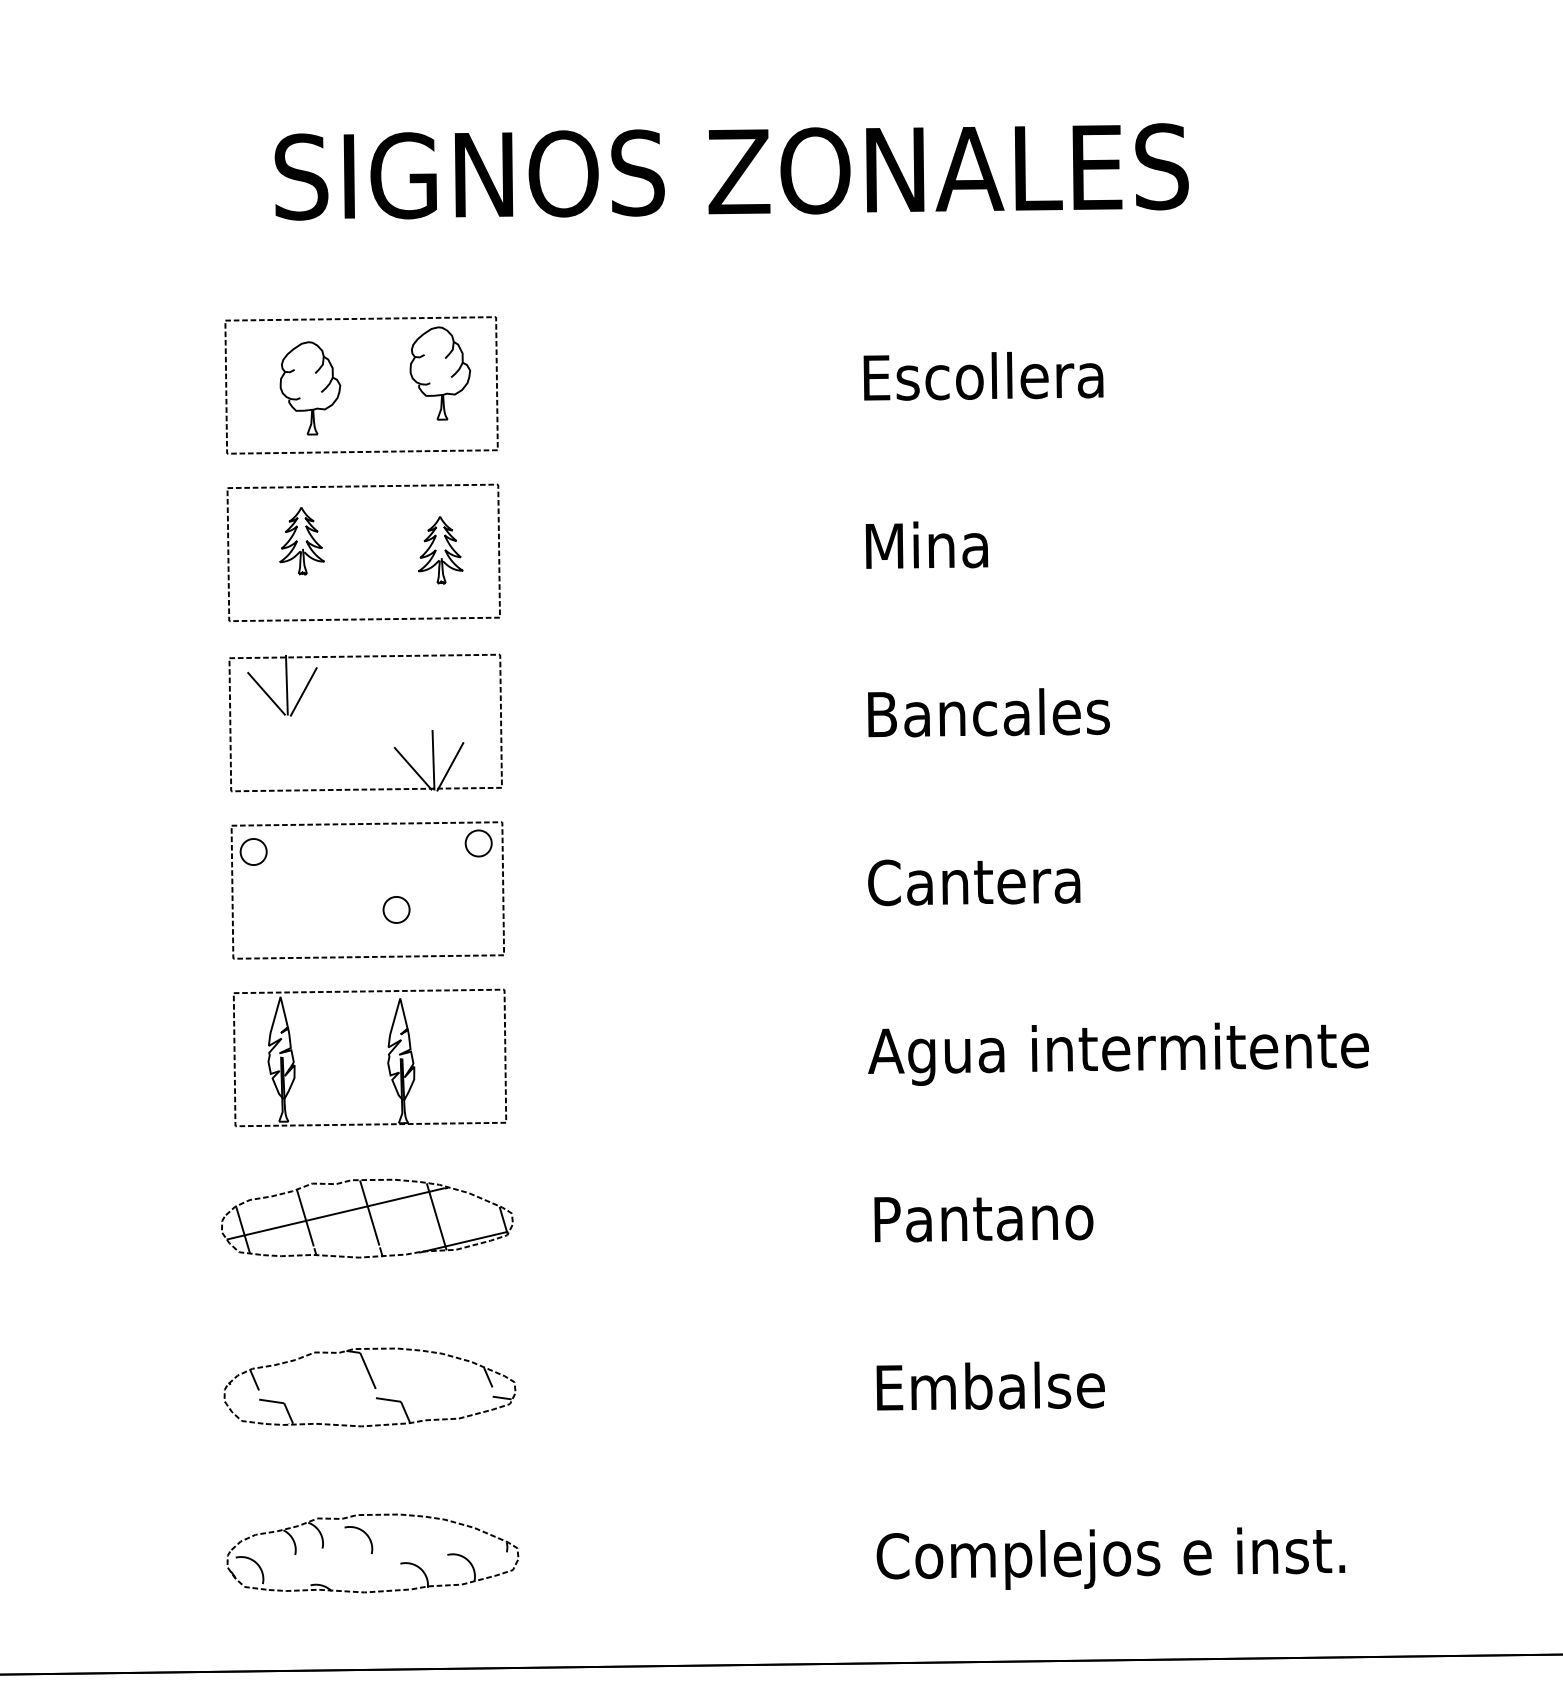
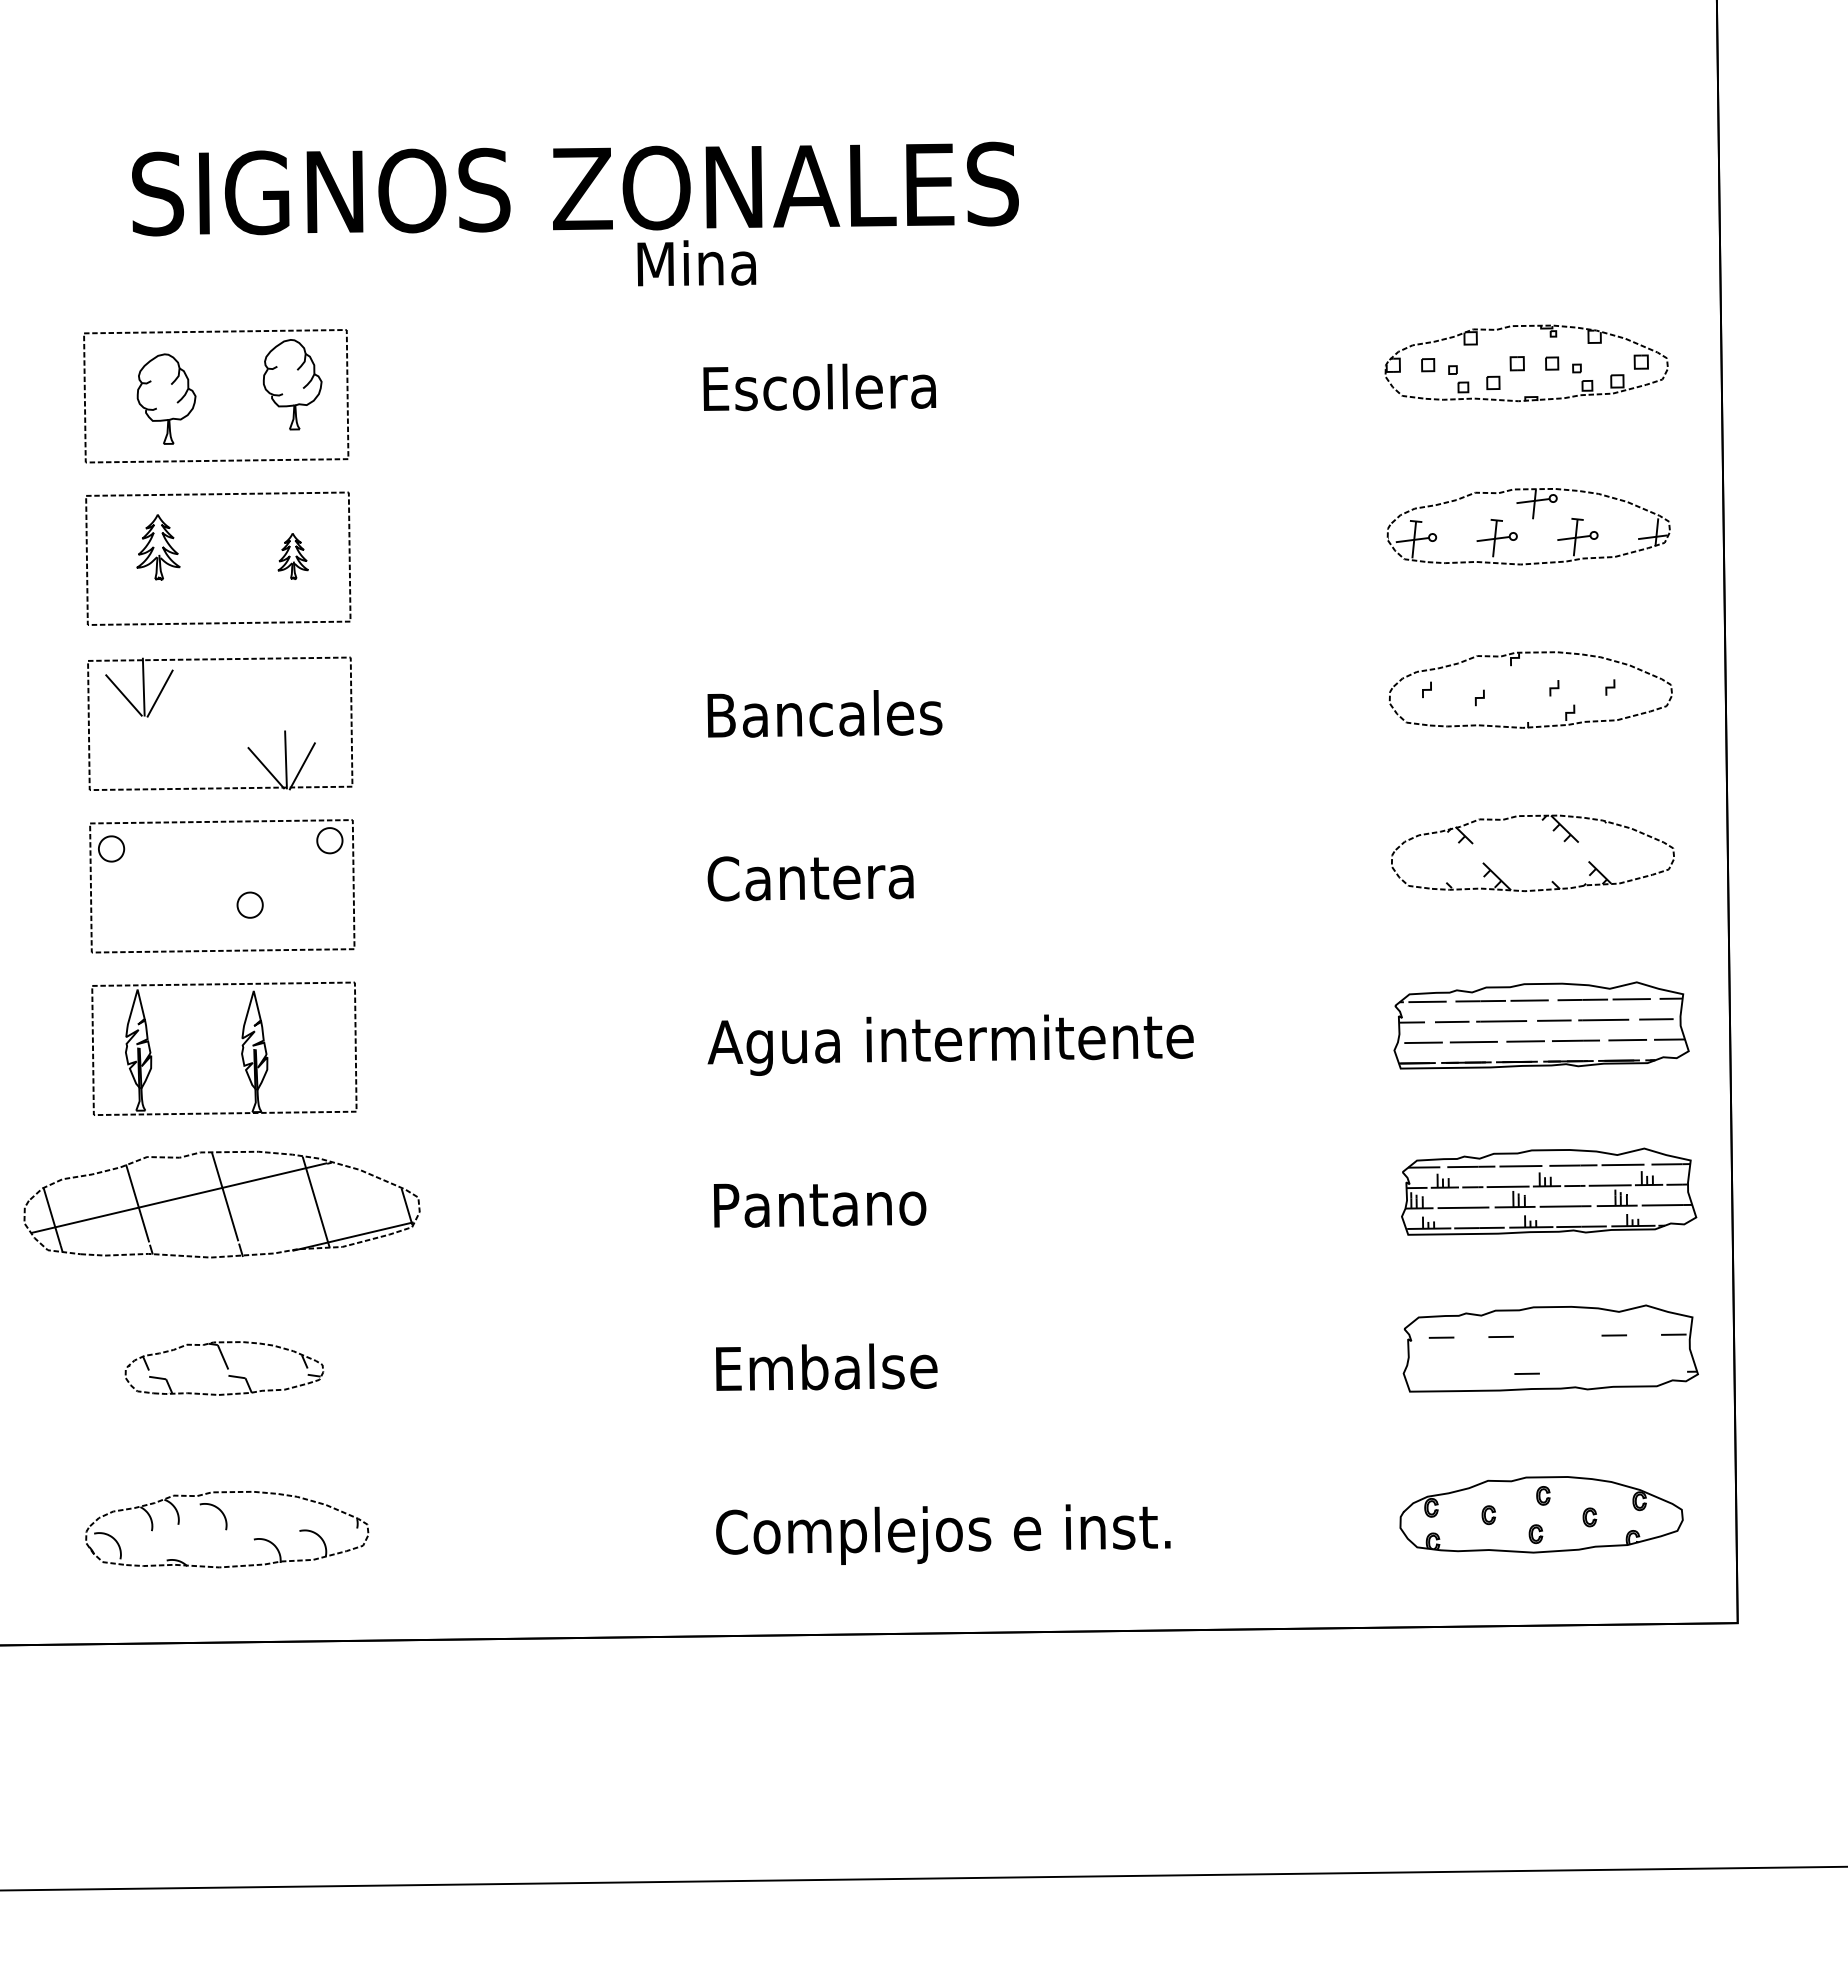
text: (926, 545) -> (696, 263), moved
part: (441, 550) -> (293, 556), size x0.7
part: (367, 1218) -> (221, 1204), size x1.4
part: (370, 1387) -> (224, 1368), size x0.7

